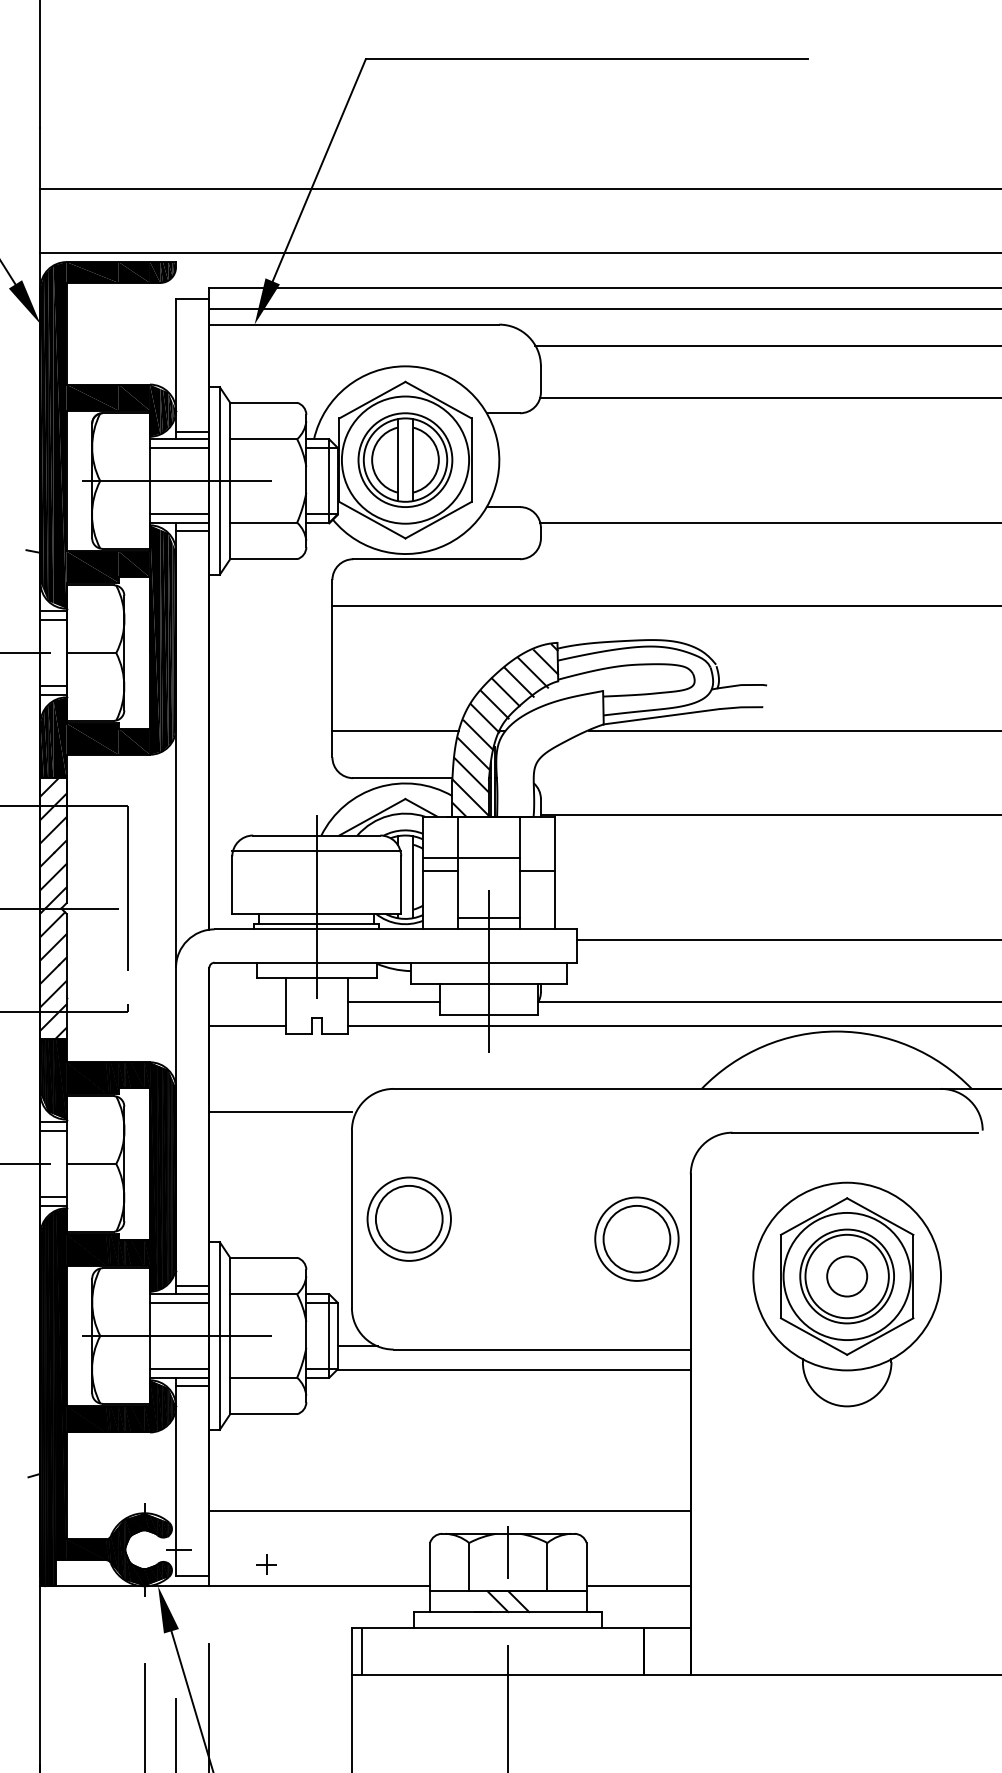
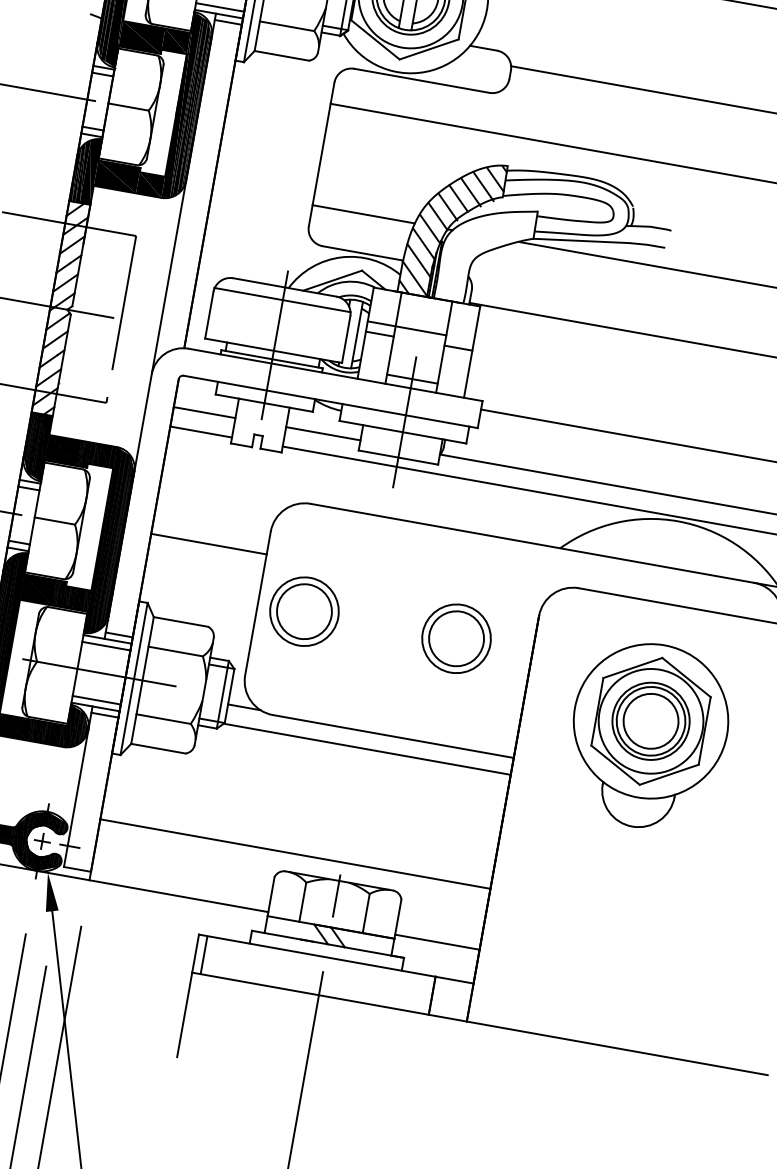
line: (247, 1002) -> (204, 412), added
line: (280, 1111) -> (208, 543), moved
part: (636, 1238) -> (456, 638), moved
circle: (846, 1276) -> (650, 721), size x1.67
part: (266, 1564) -> (42, 841), moved

